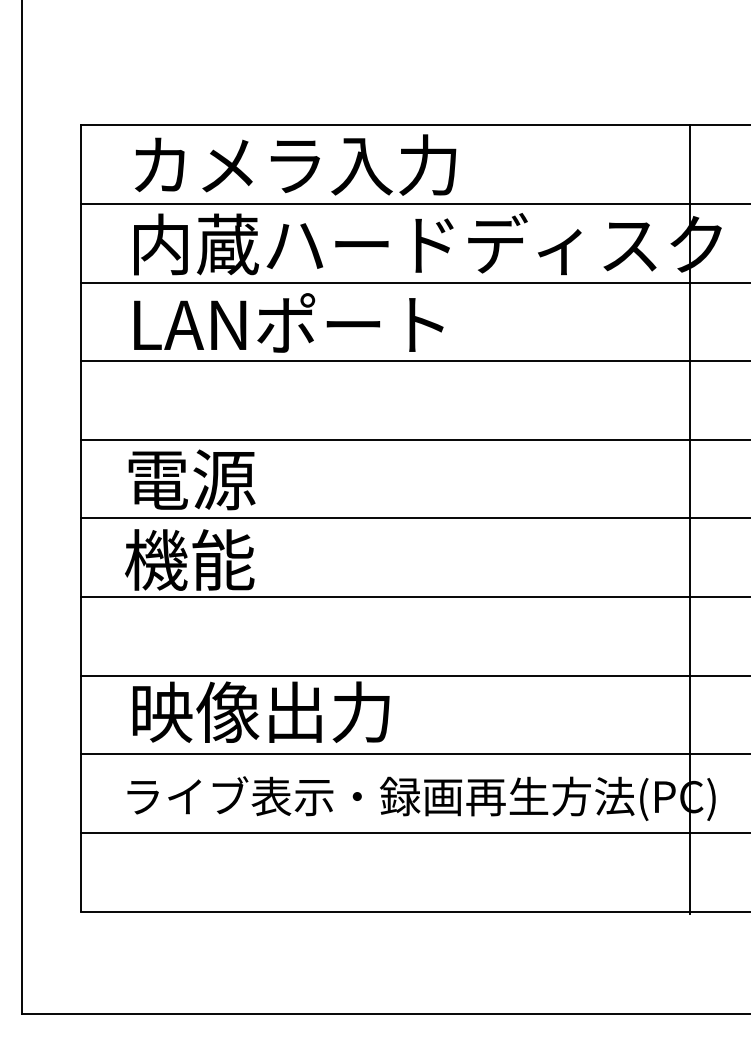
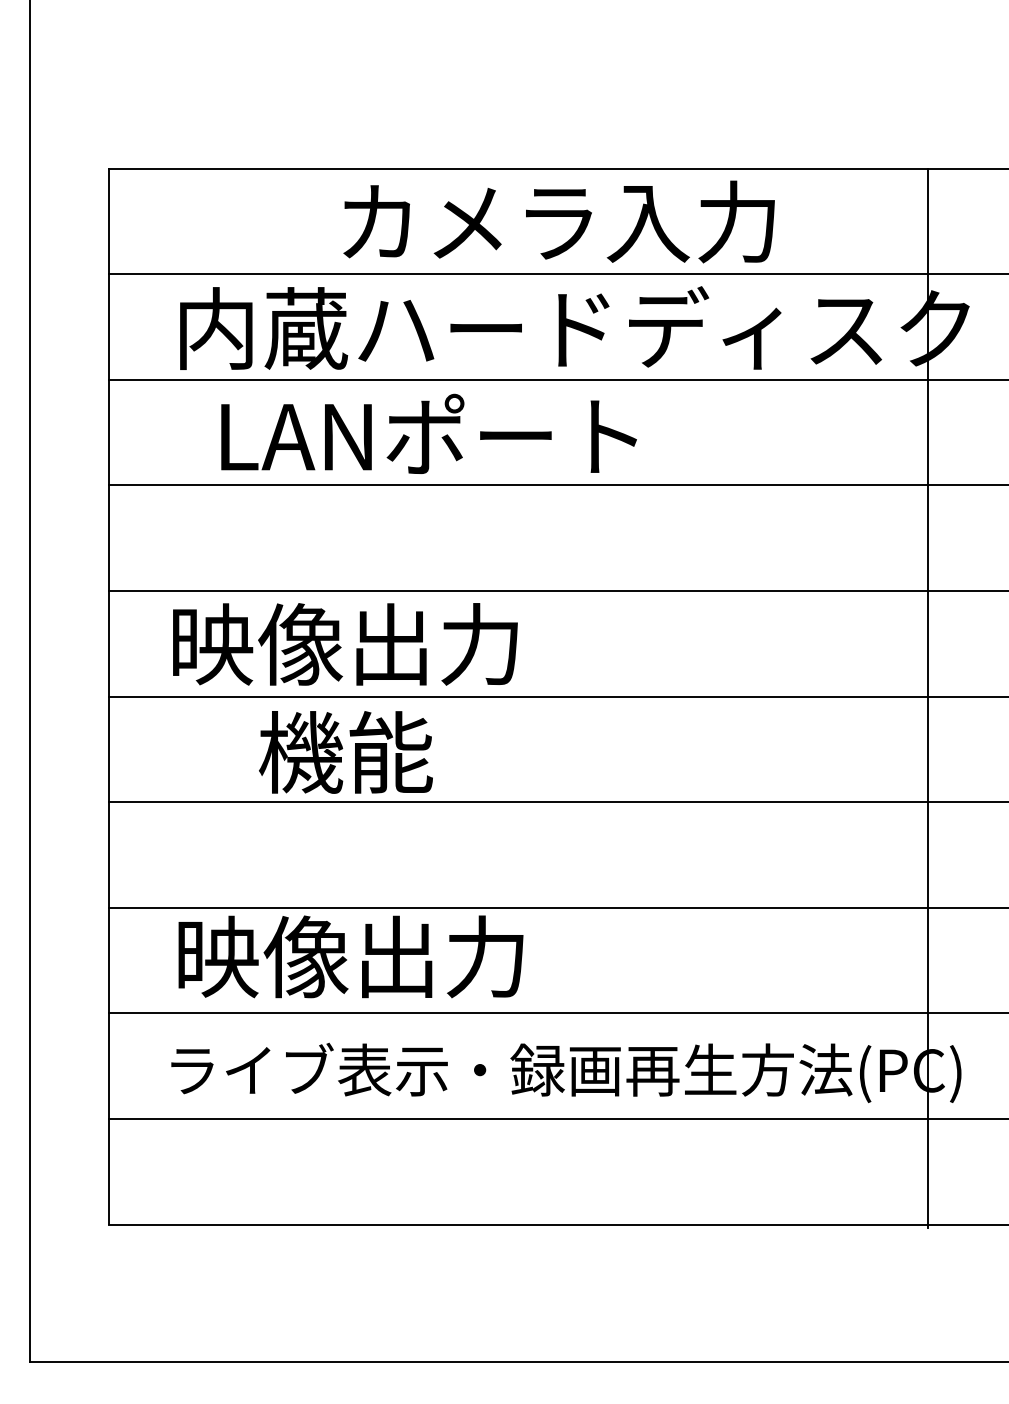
text: (295, 164) -> (558, 221), moved
text: (288, 322) -> (428, 433), moved
text: (257, 479) -> (345, 644), 電源 -> 映像出力
text: (189, 560) -> (345, 752), moved

